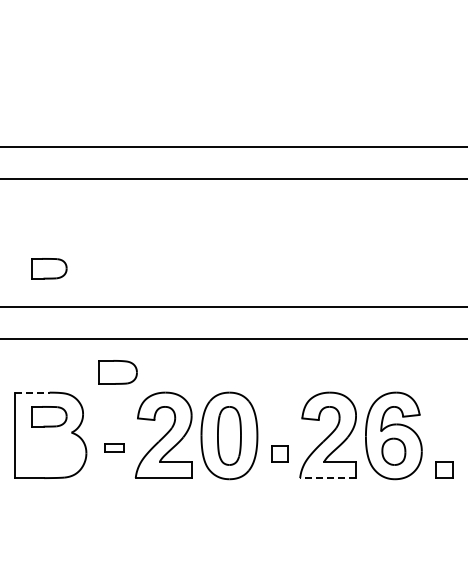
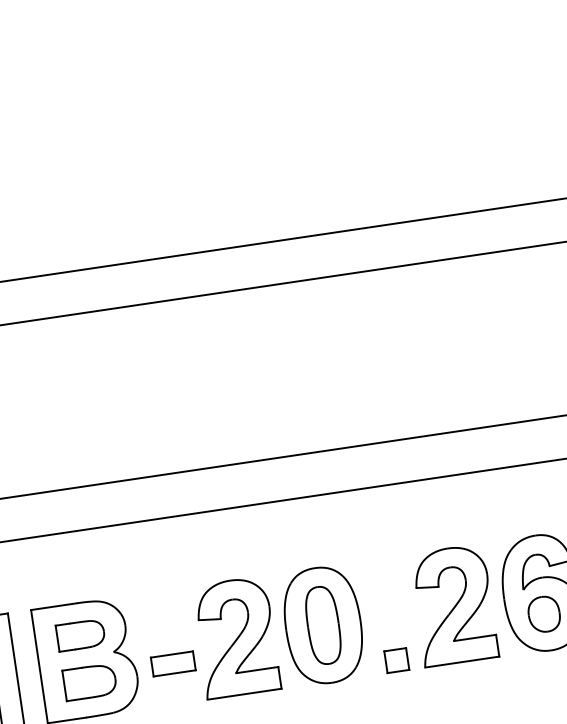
part: (49, 268) -> (52, 438), removed
part: (117, 372) -> (89, 682), moved
line: (32, 392) -> (54, 606), dashed -> solid
part: (113, 447) -> (172, 663), size x1.67
part: (279, 453) -> (396, 660), moved
line: (328, 478) -> (462, 662), dashed -> solid

